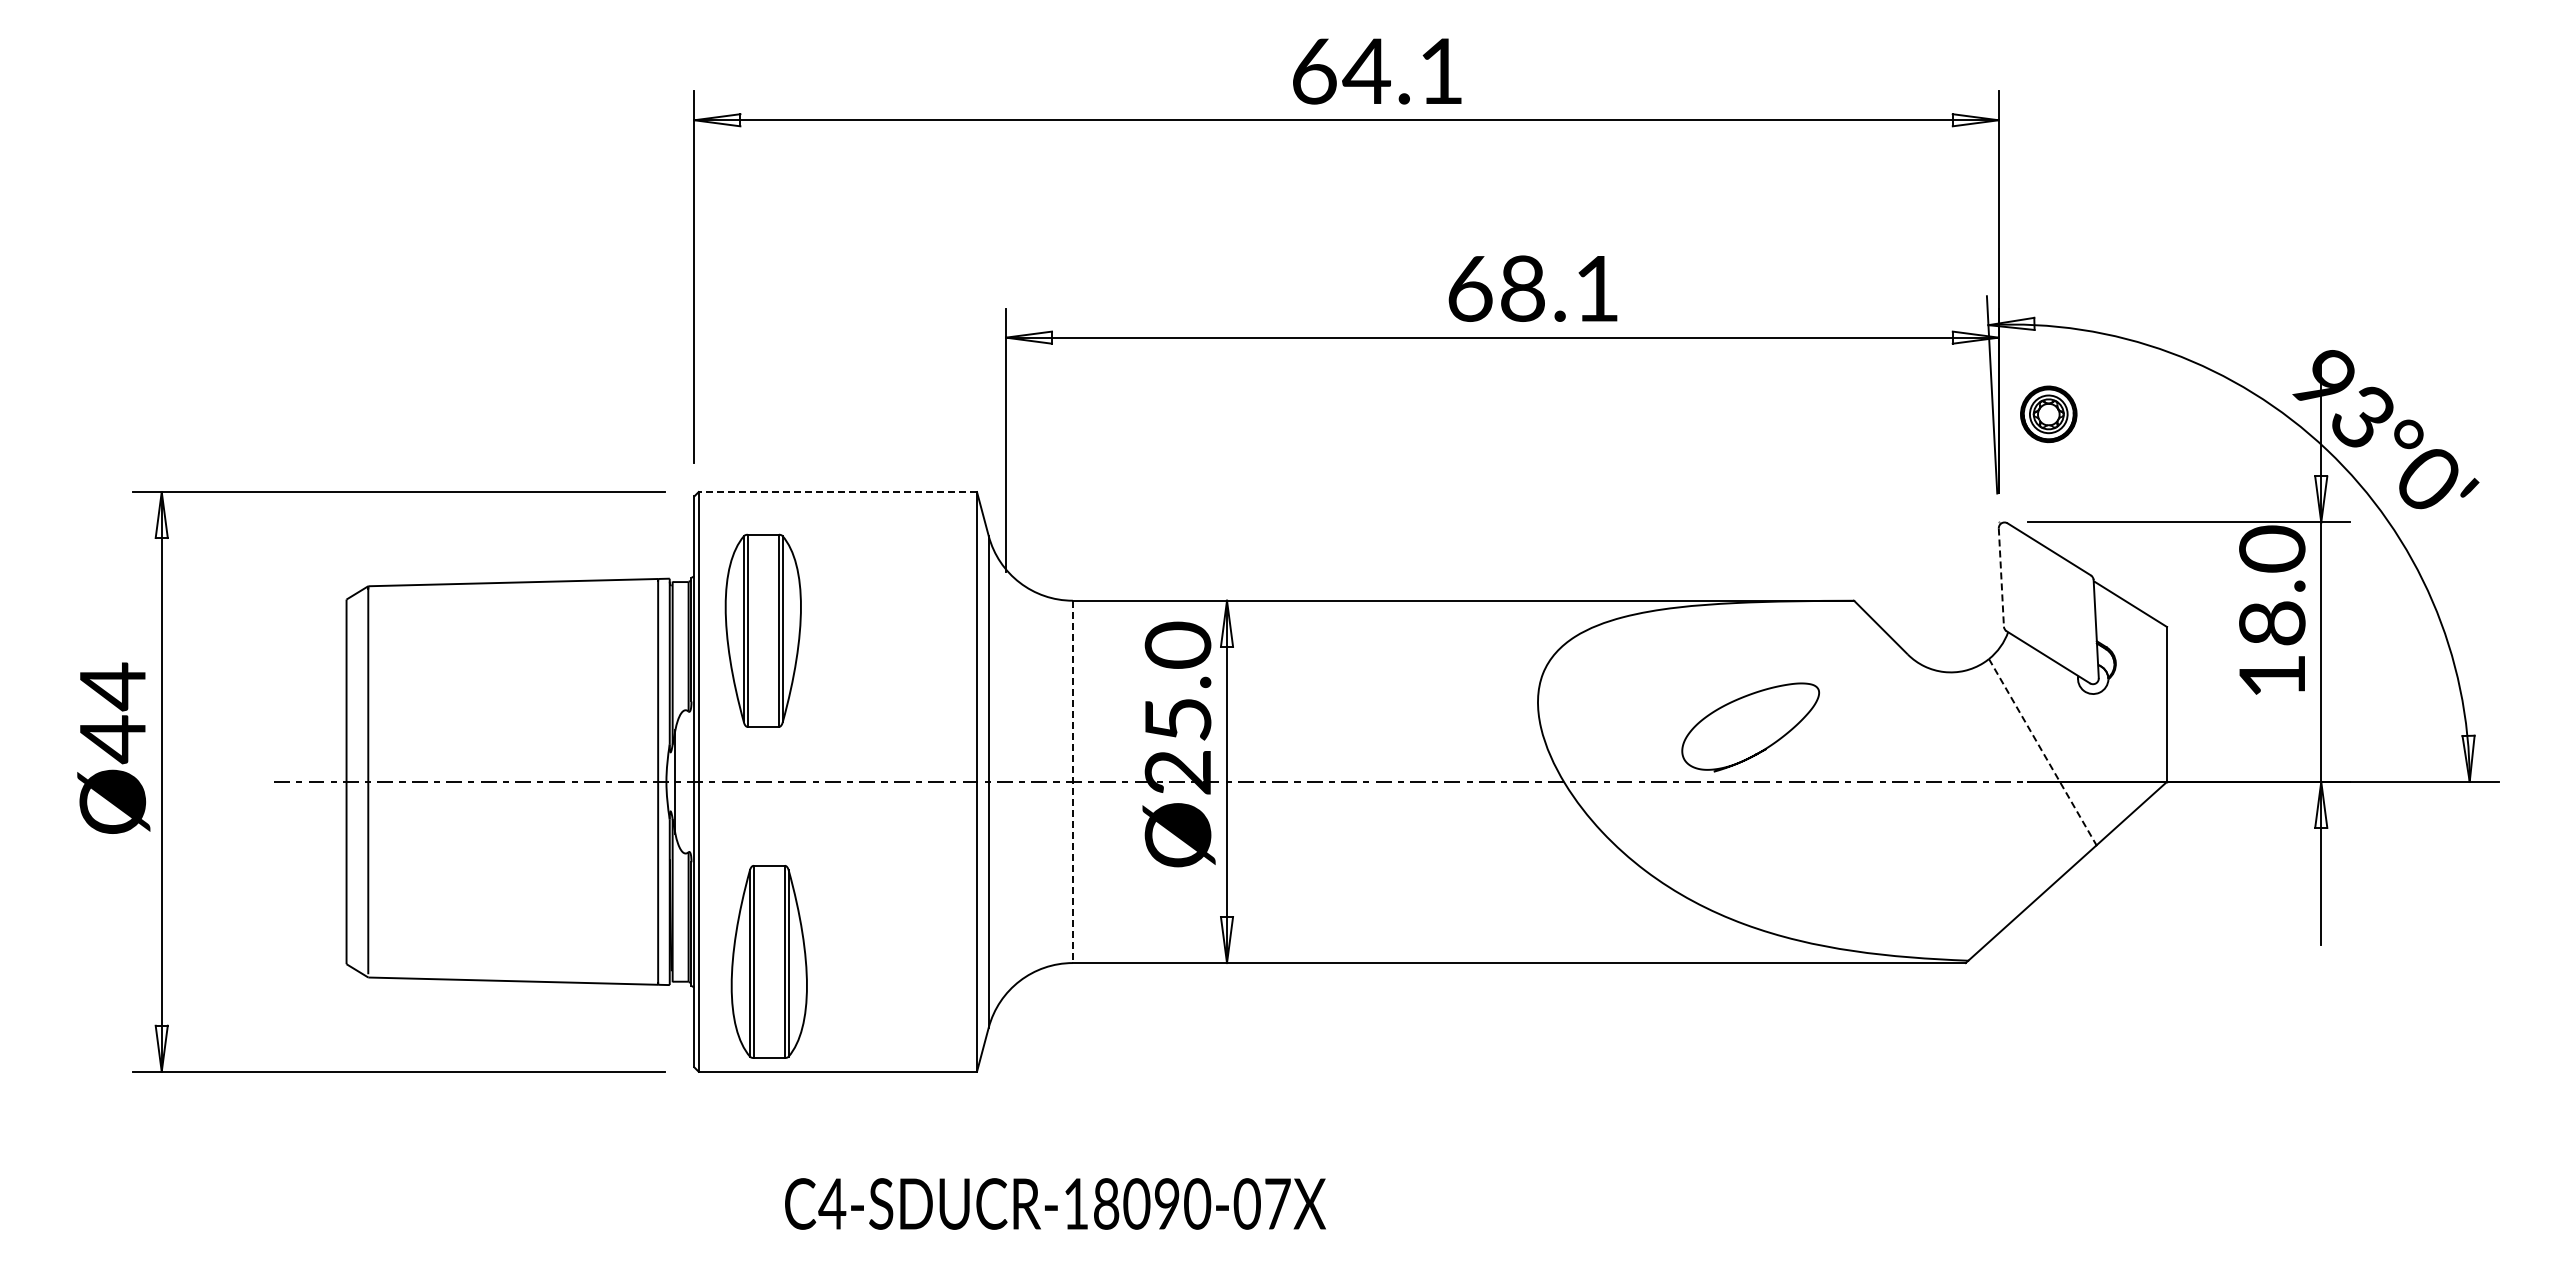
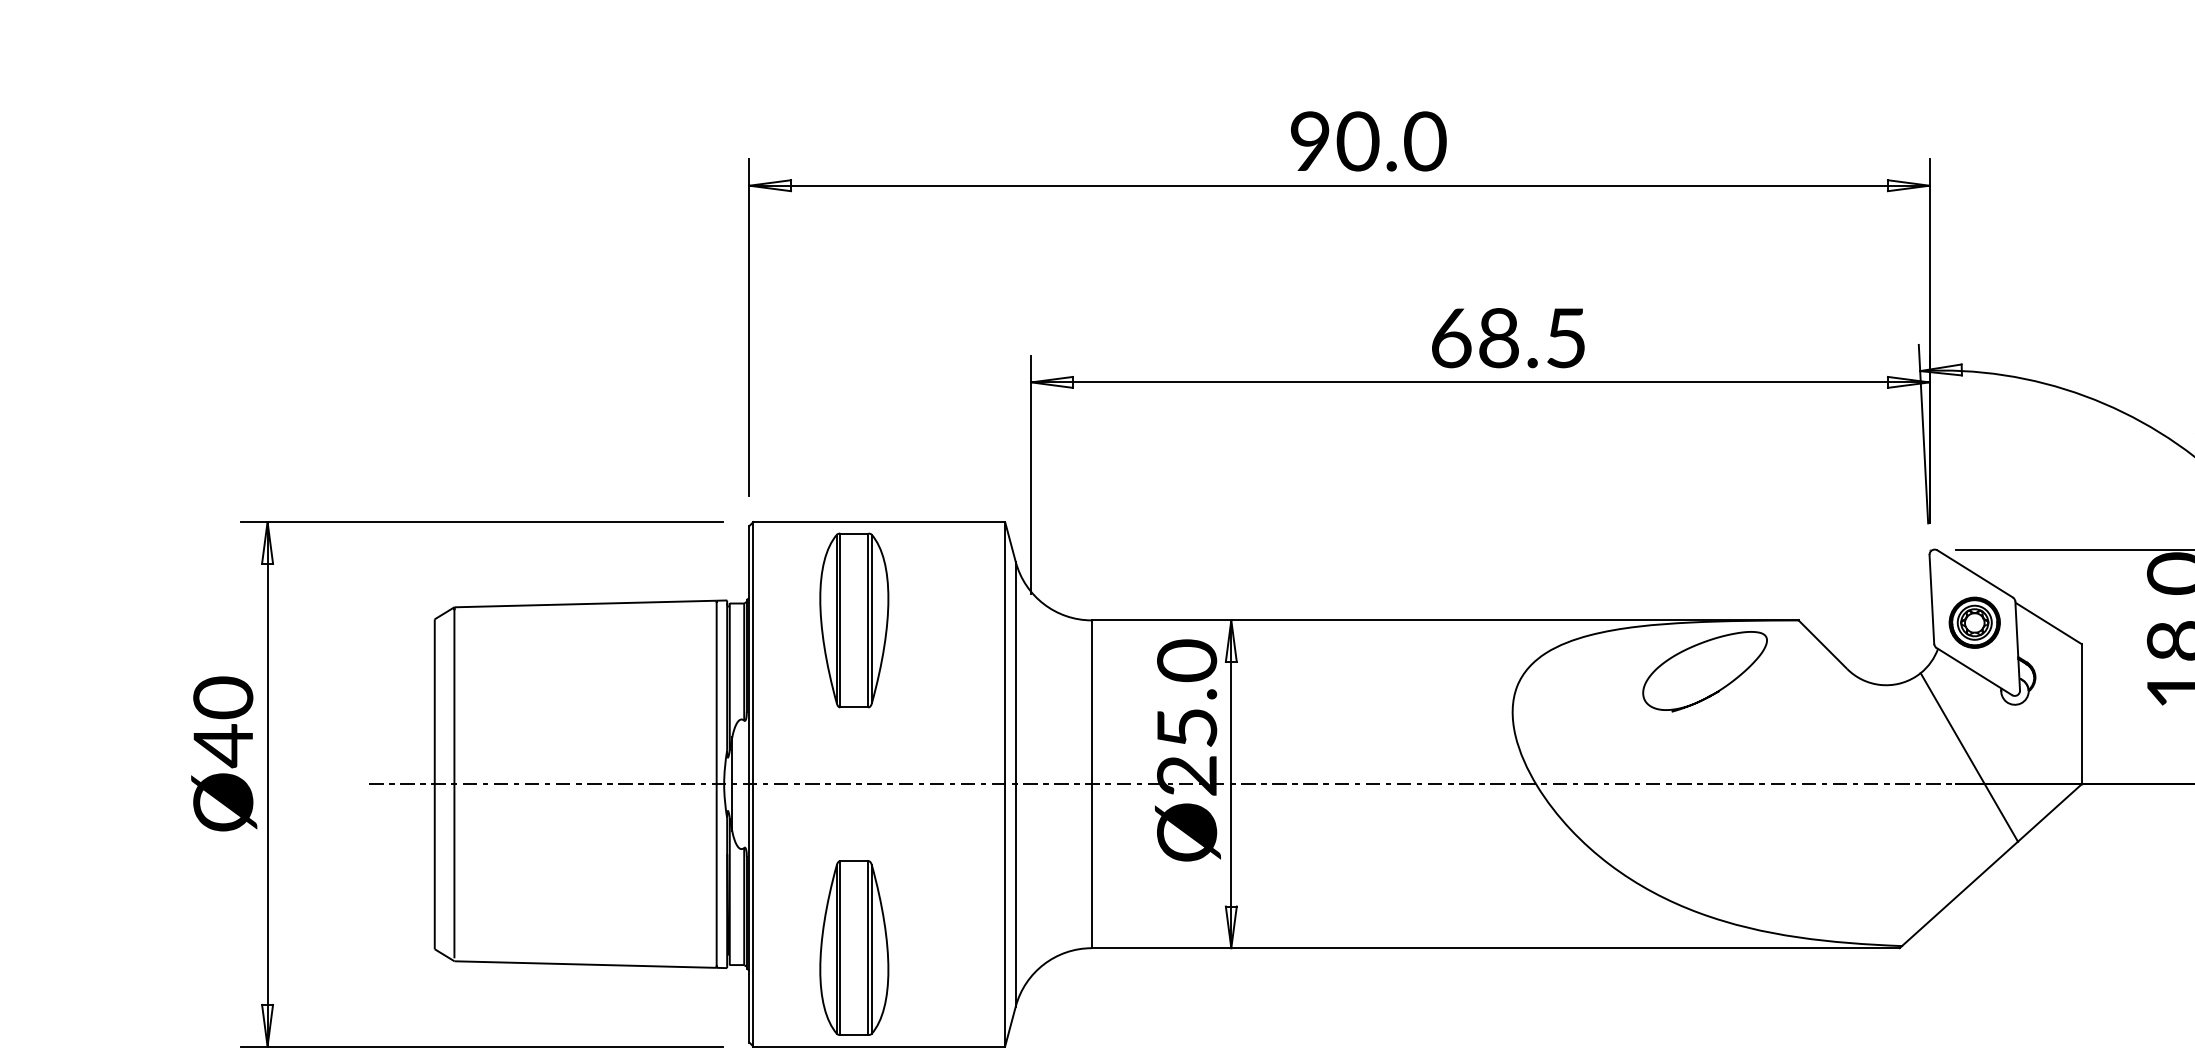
text: (1378, 71) -> (1368, 141), 64.1 -> 90.0
text: (1596, 288) -> (1565, 337), 68.1 -> 68.5
part: (2048, 414) -> (1974, 622), moved
line: (837, 492) -> (878, 522), dashed -> solid
line: (2001, 578) -> (1931, 600), dashed -> solid
part: (762, 630) -> (853, 620), moved
text: (112, 686) -> (223, 697), Ø44 -> Ø40
curve: (1765, 747) -> (1718, 689), moved
line: (2042, 752) -> (1969, 757), dashed -> solid
line: (1072, 782) -> (1091, 784), dashed -> solid
part: (768, 961) -> (853, 947), moved

